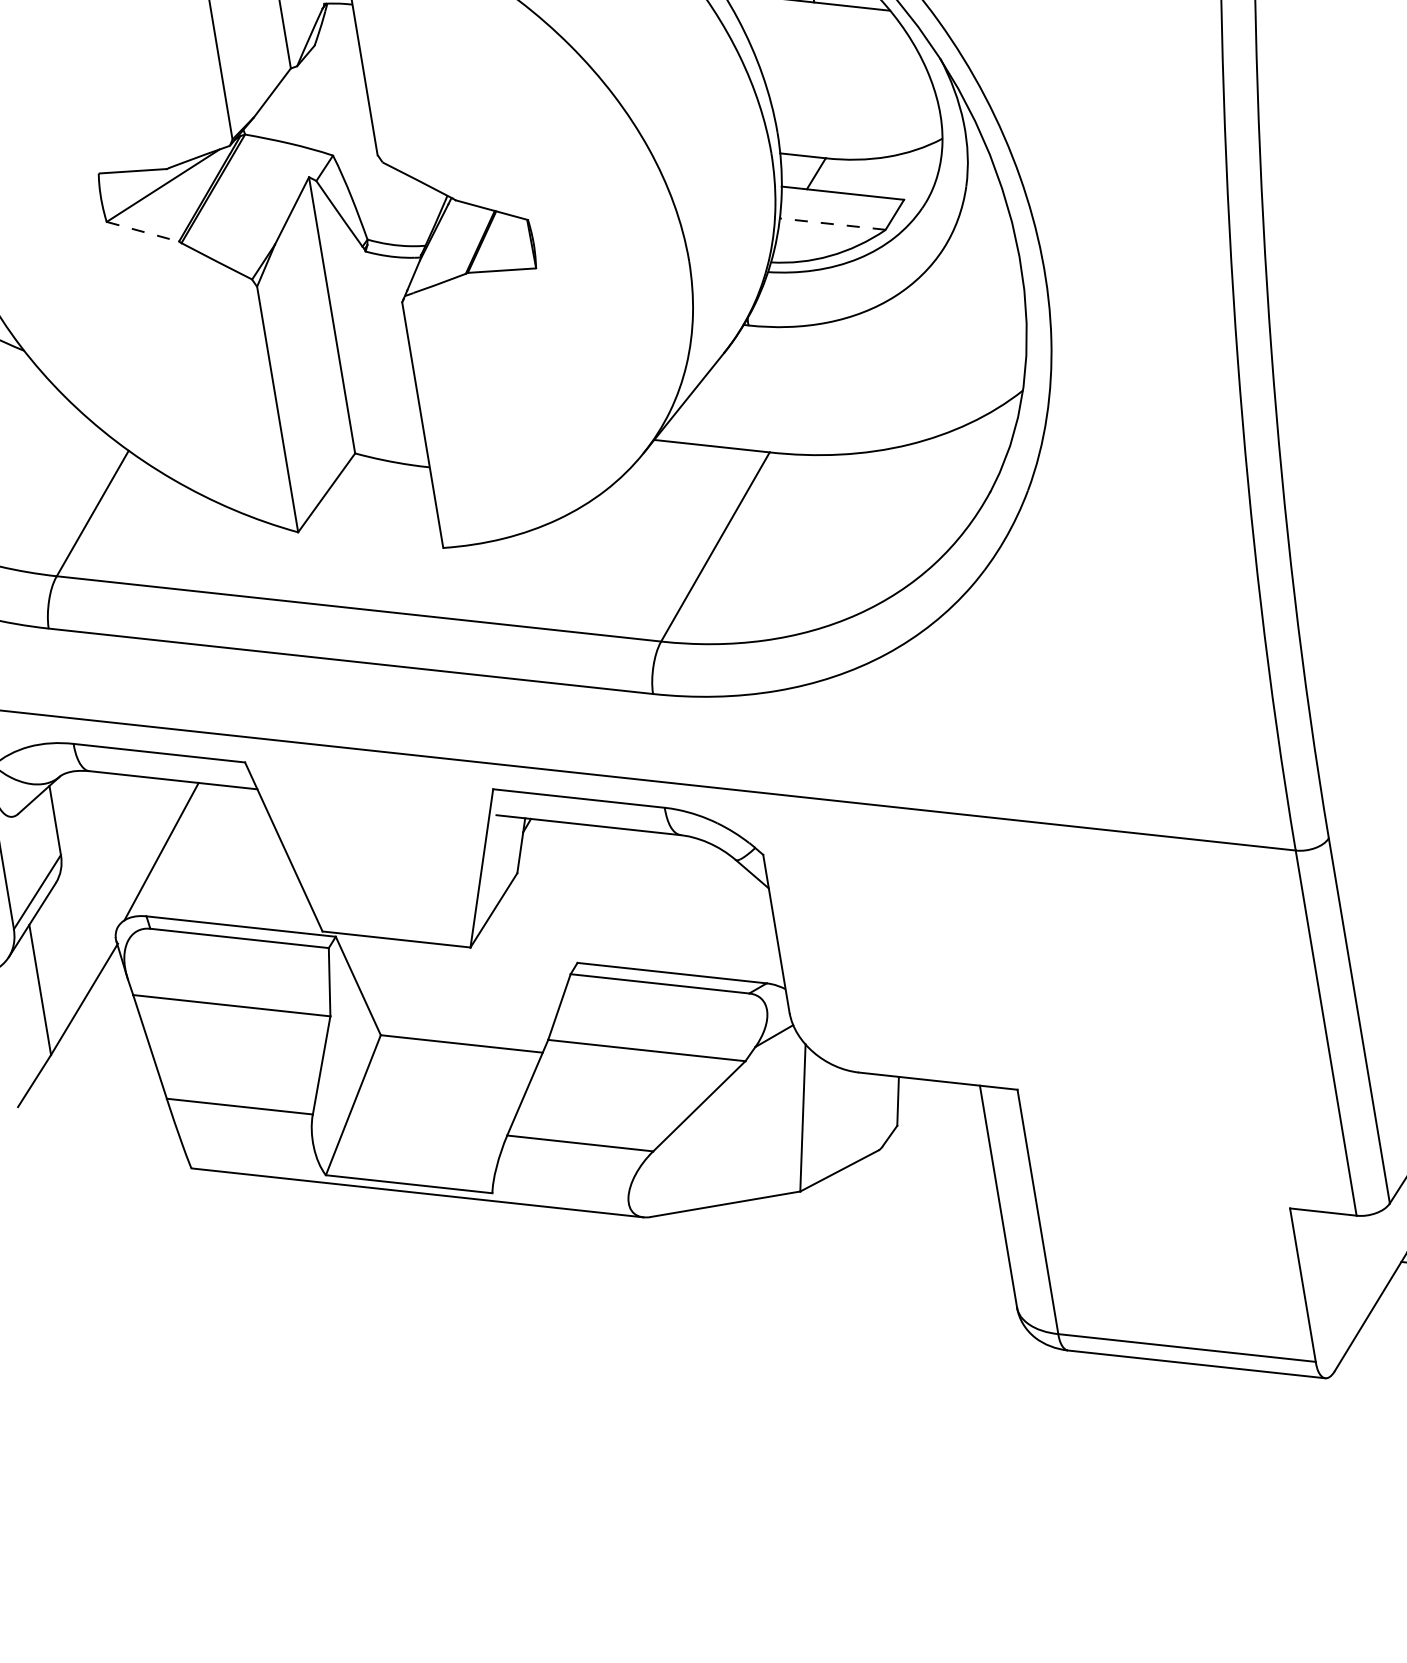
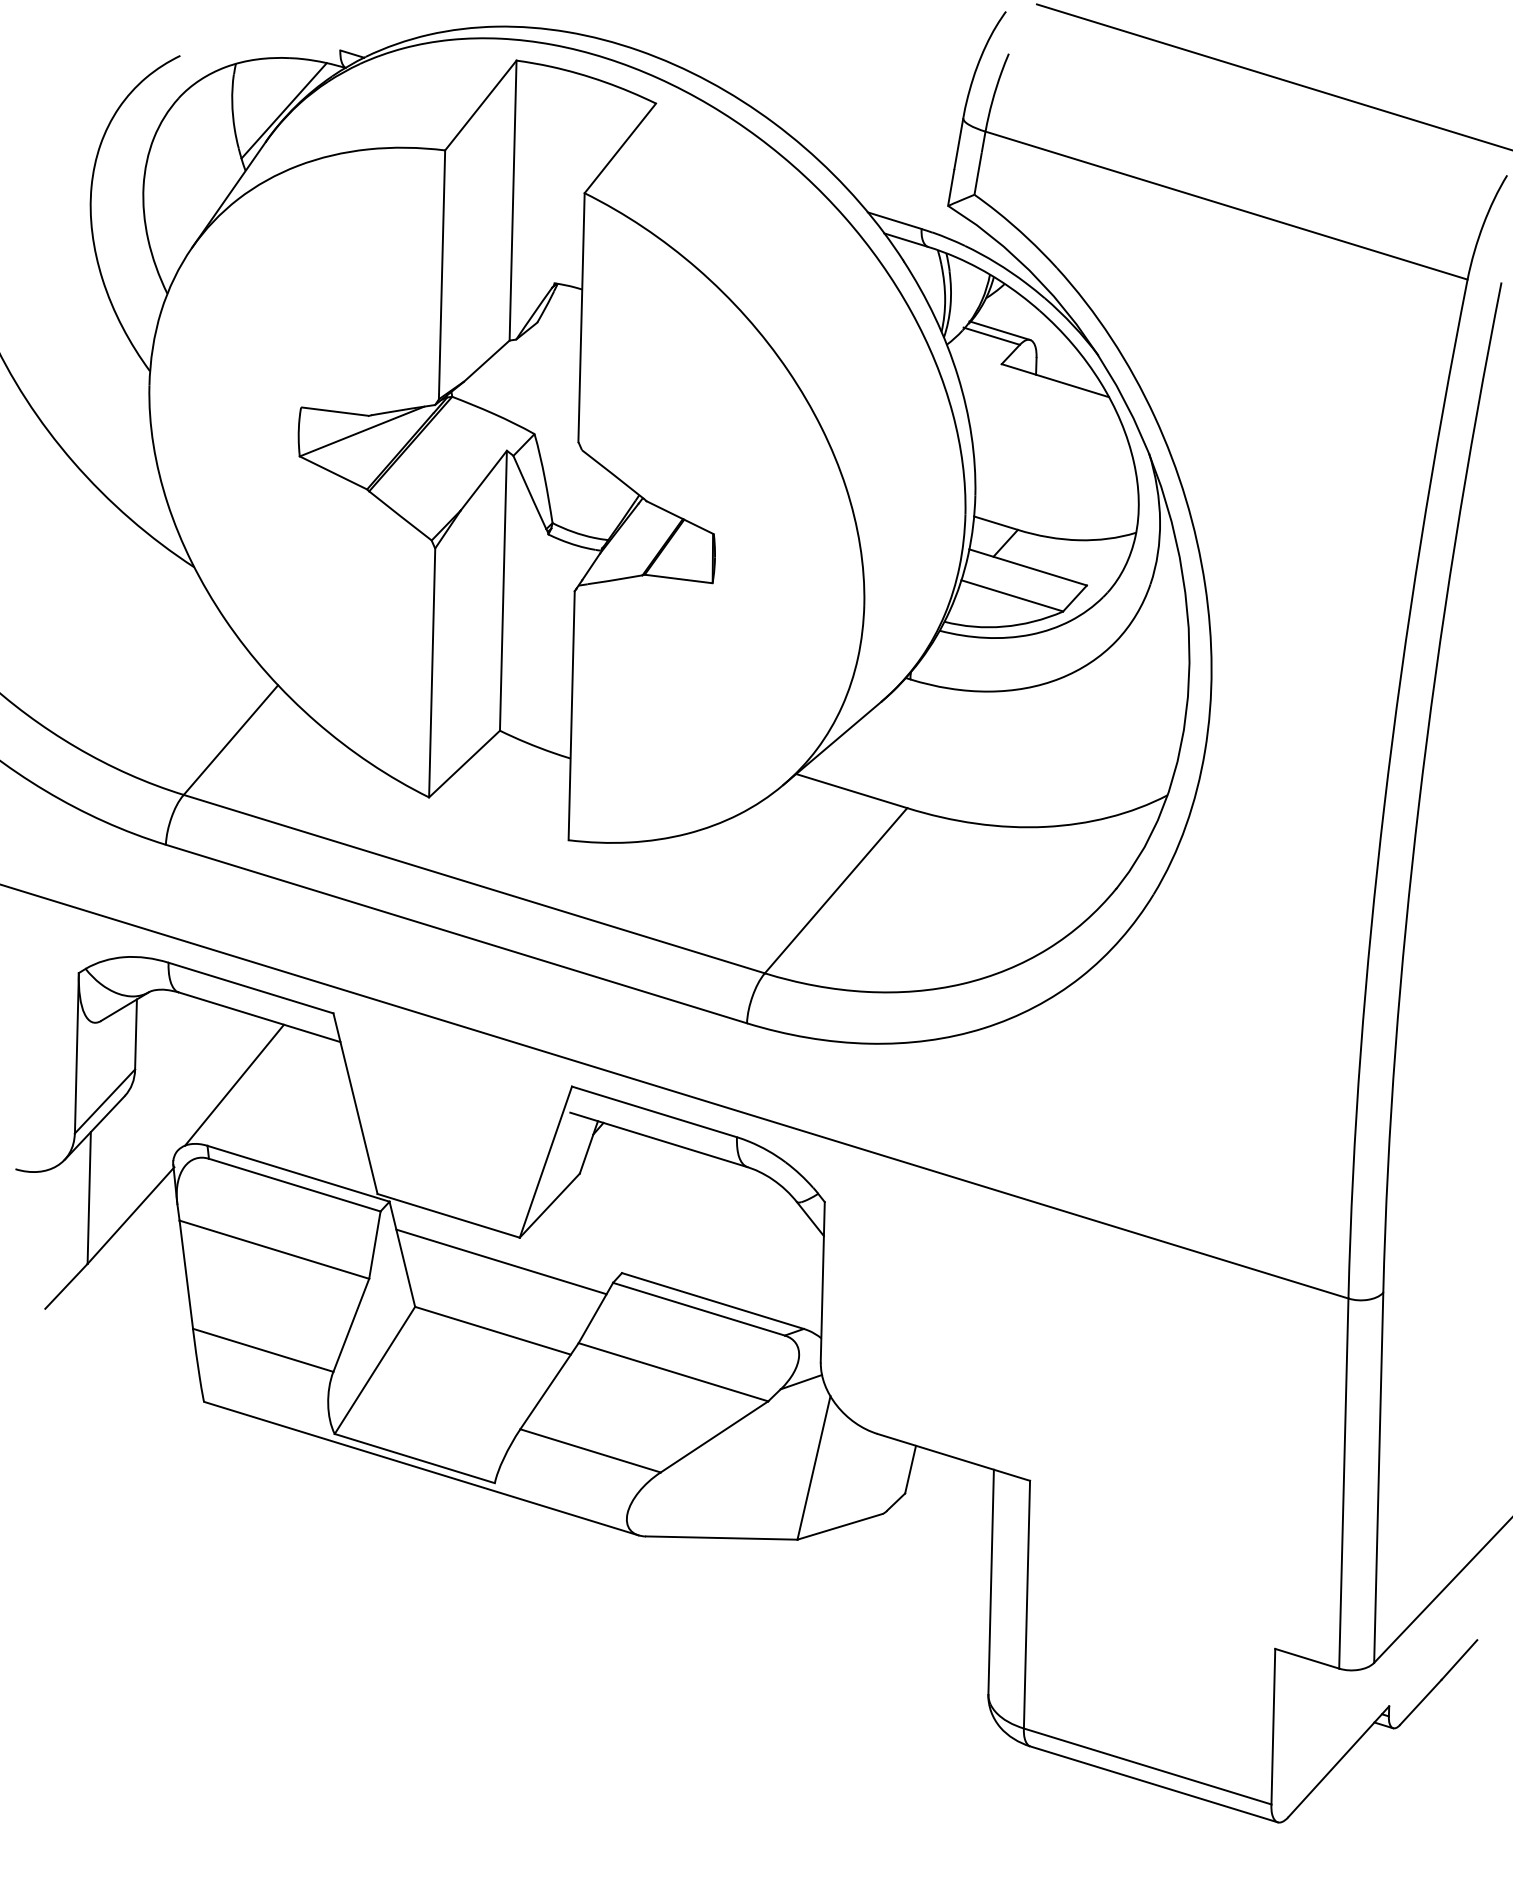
line: (831, 223) -> (1011, 595), dashed -> solid
line: (143, 232) -> (333, 473), dashed -> solid
line: (457, 974) -> (501, 1261), added

